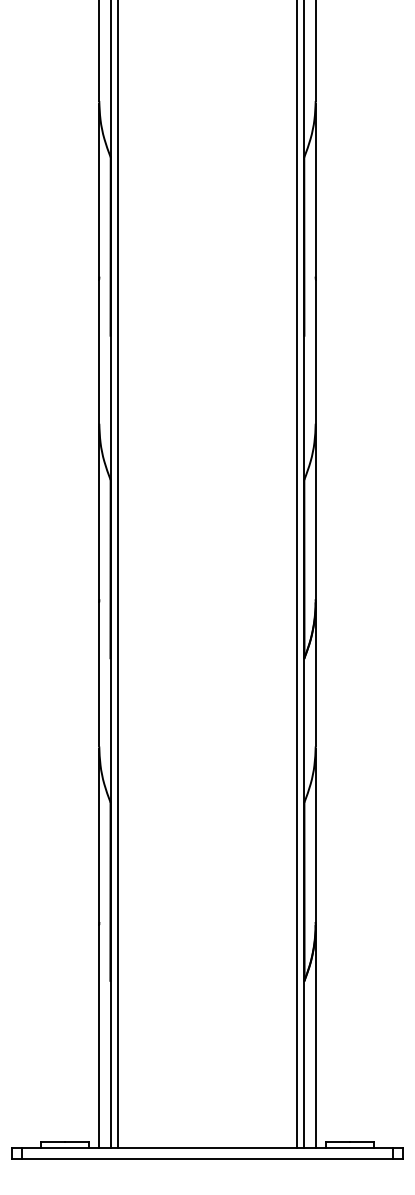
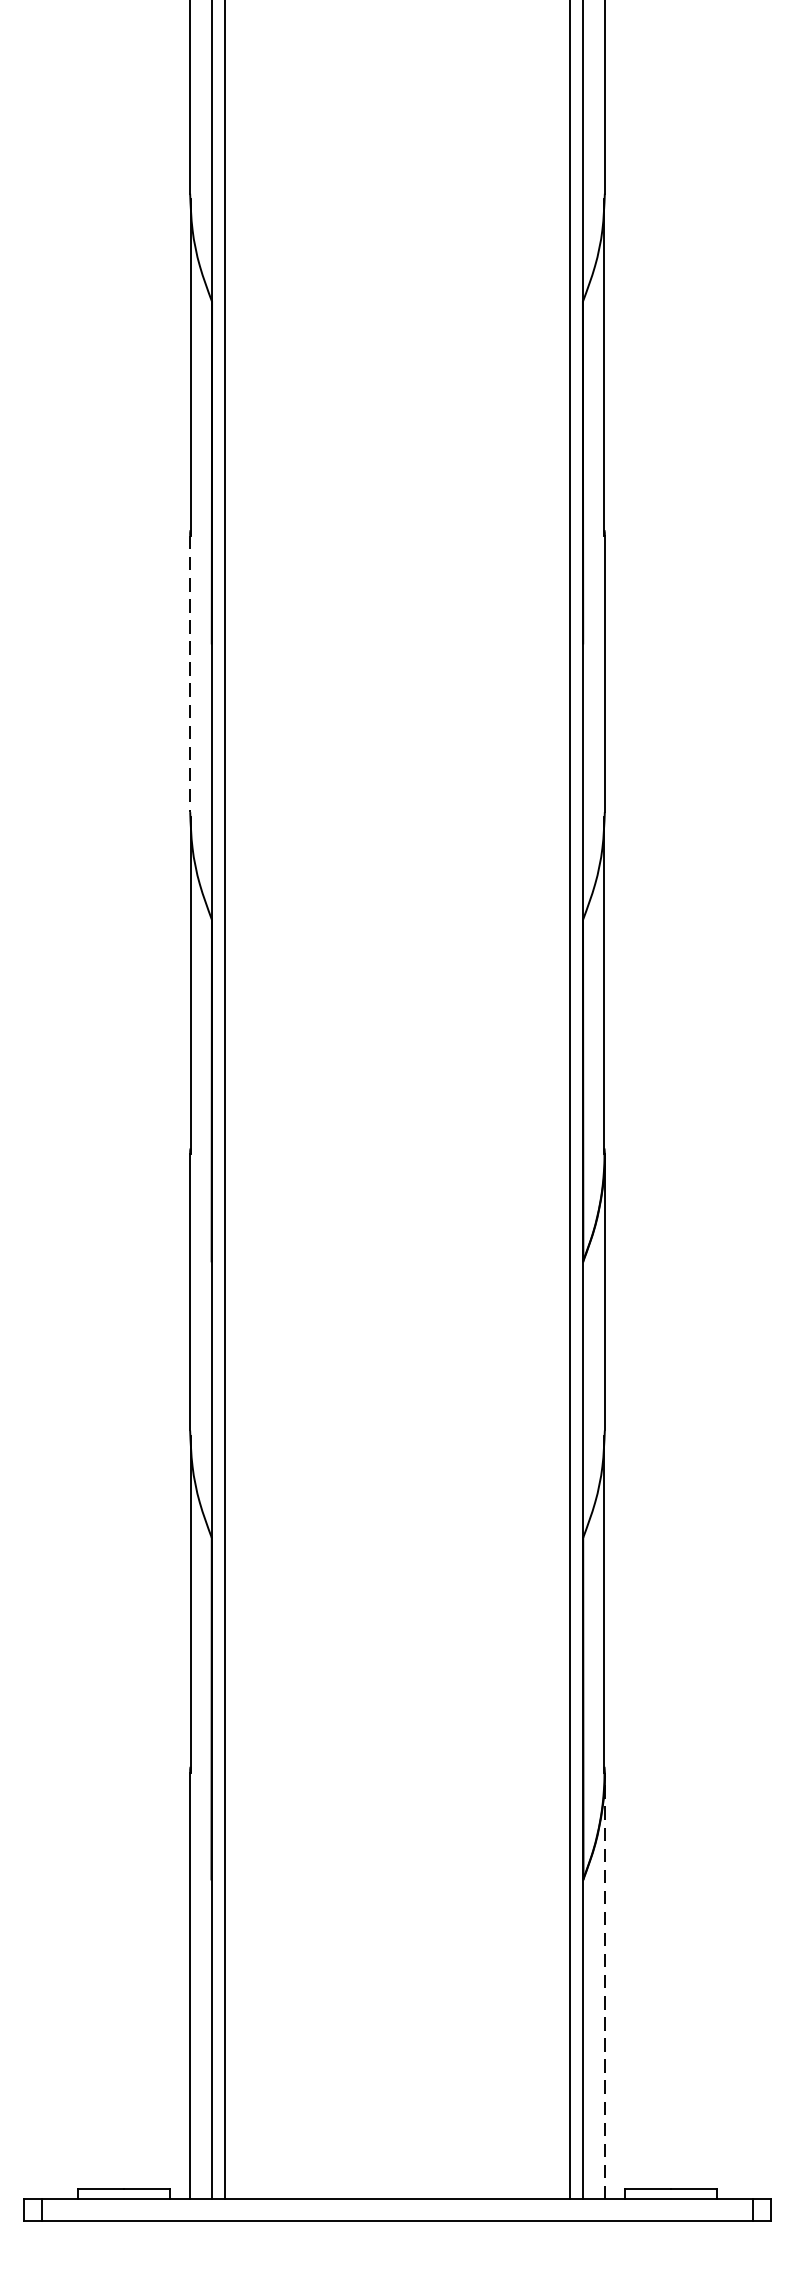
line: (99, 352) -> (190, 675), solid -> dashed
line: (315, 1035) -> (604, 1984), solid -> dashed

